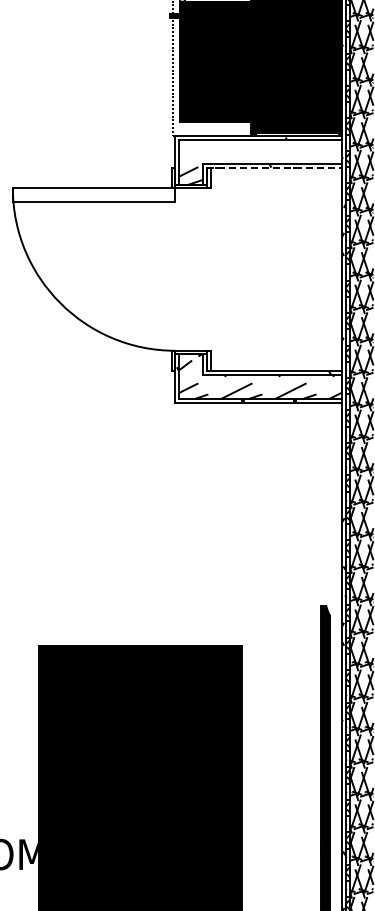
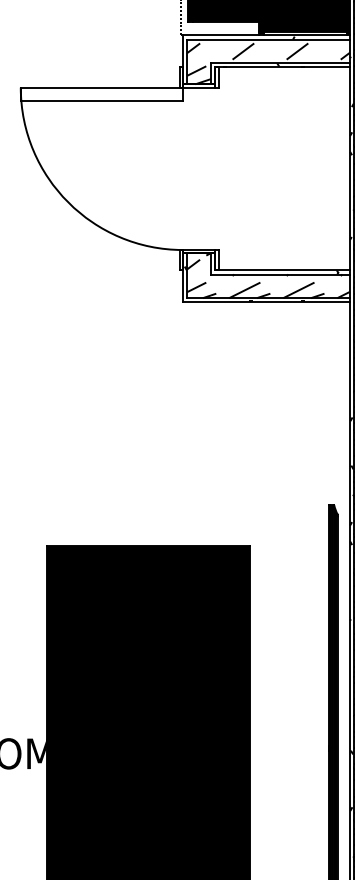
hatch: (260, 152) -> (268, 51), added
line: (275, 168) -> (283, 67), dashed -> solid

